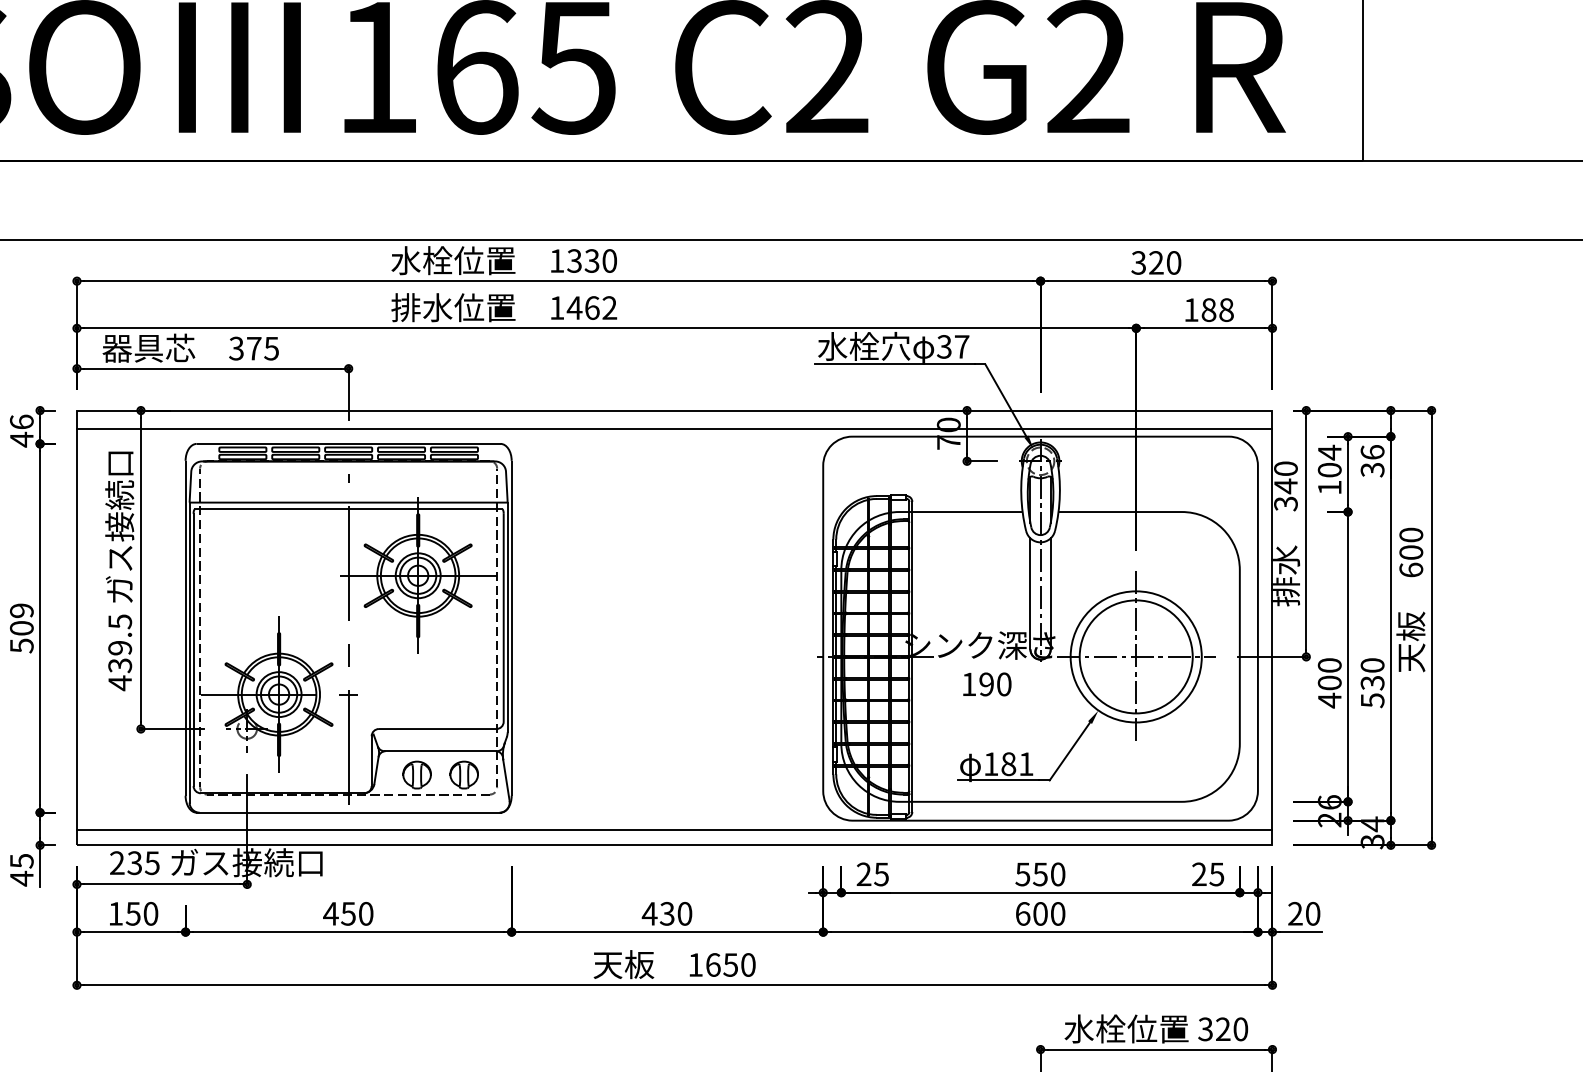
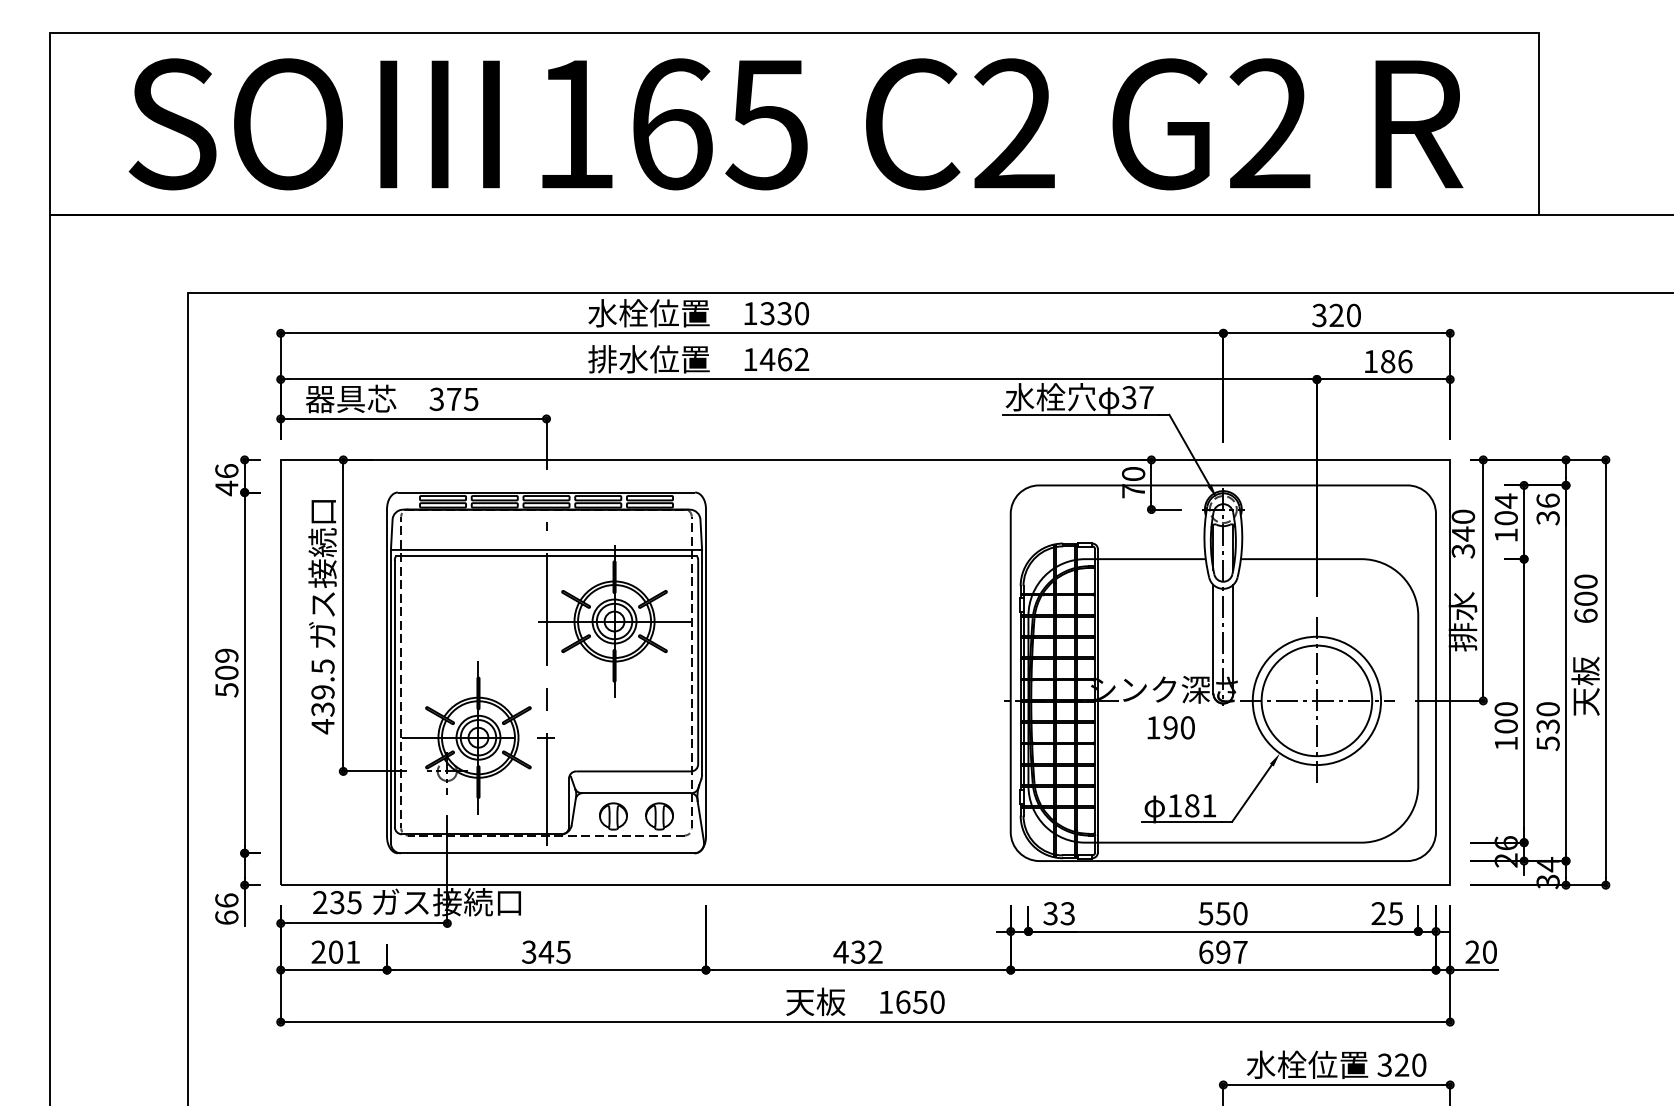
text: (1226, 309) -> (1405, 361), 188 -> 186
line: (674, 428) -> (865, 477), removed
text: (1330, 700) -> (1506, 743), 400 -> 100
line: (674, 830) -> (865, 870), removed
text: (21, 870) -> (226, 909), 45 -> 66
text: (872, 874) -> (1058, 913), 25 -> 33
text: (132, 913) -> (335, 951), 150 -> 201
text: (347, 913) -> (545, 951), 450 -> 345
text: (684, 913) -> (875, 951), 430 -> 432
text: (1048, 913) -> (1231, 951), 600 -> 697

